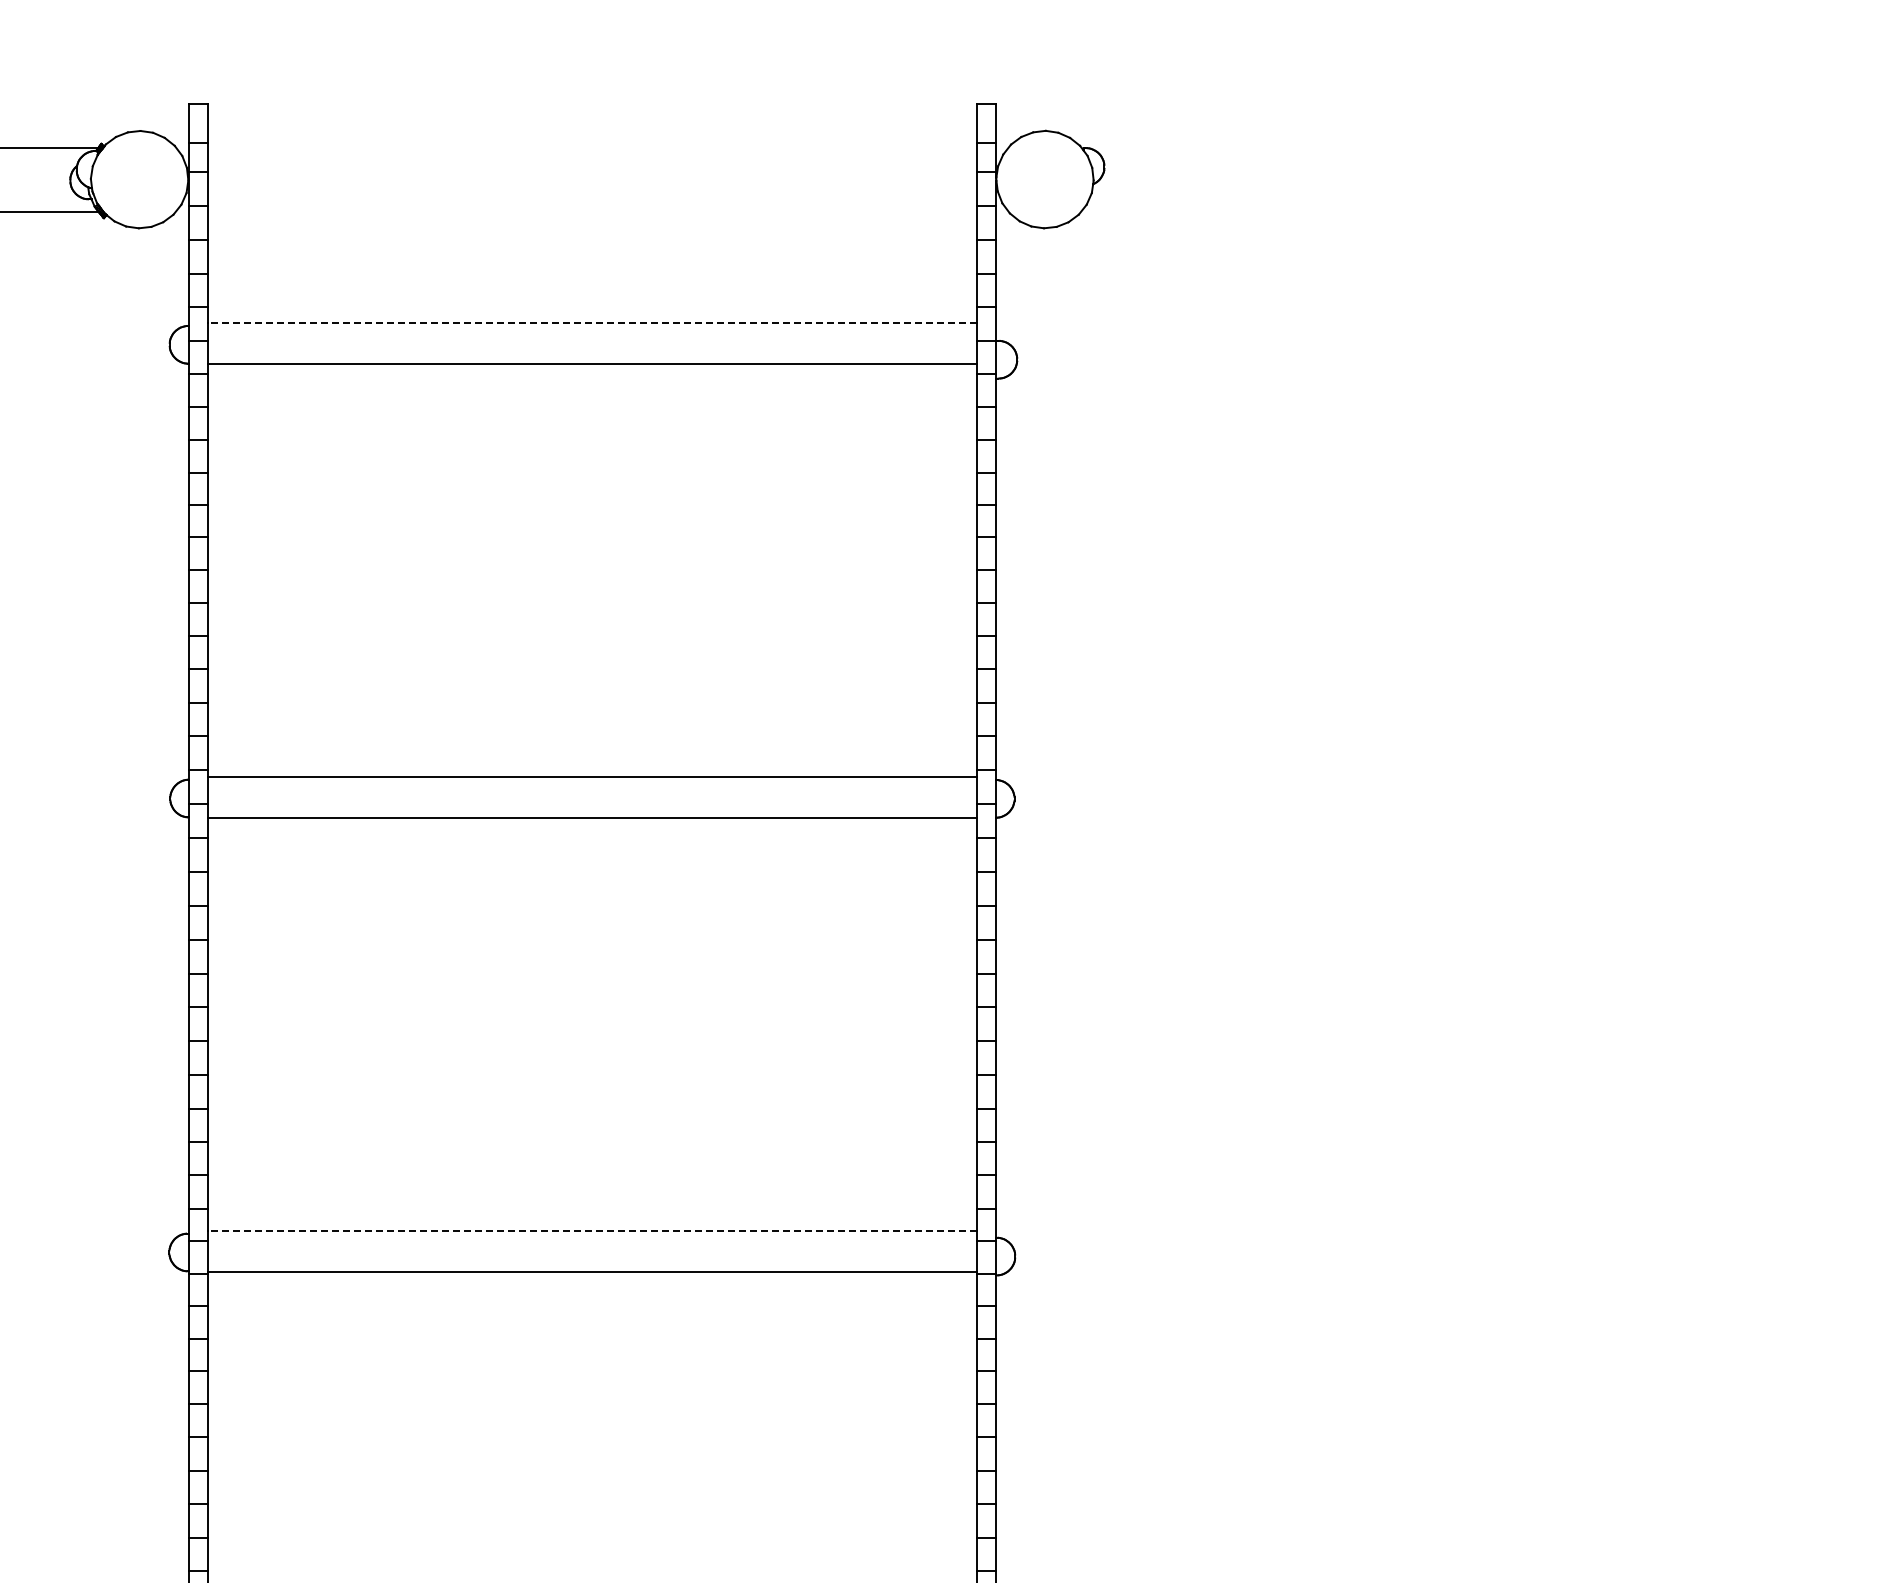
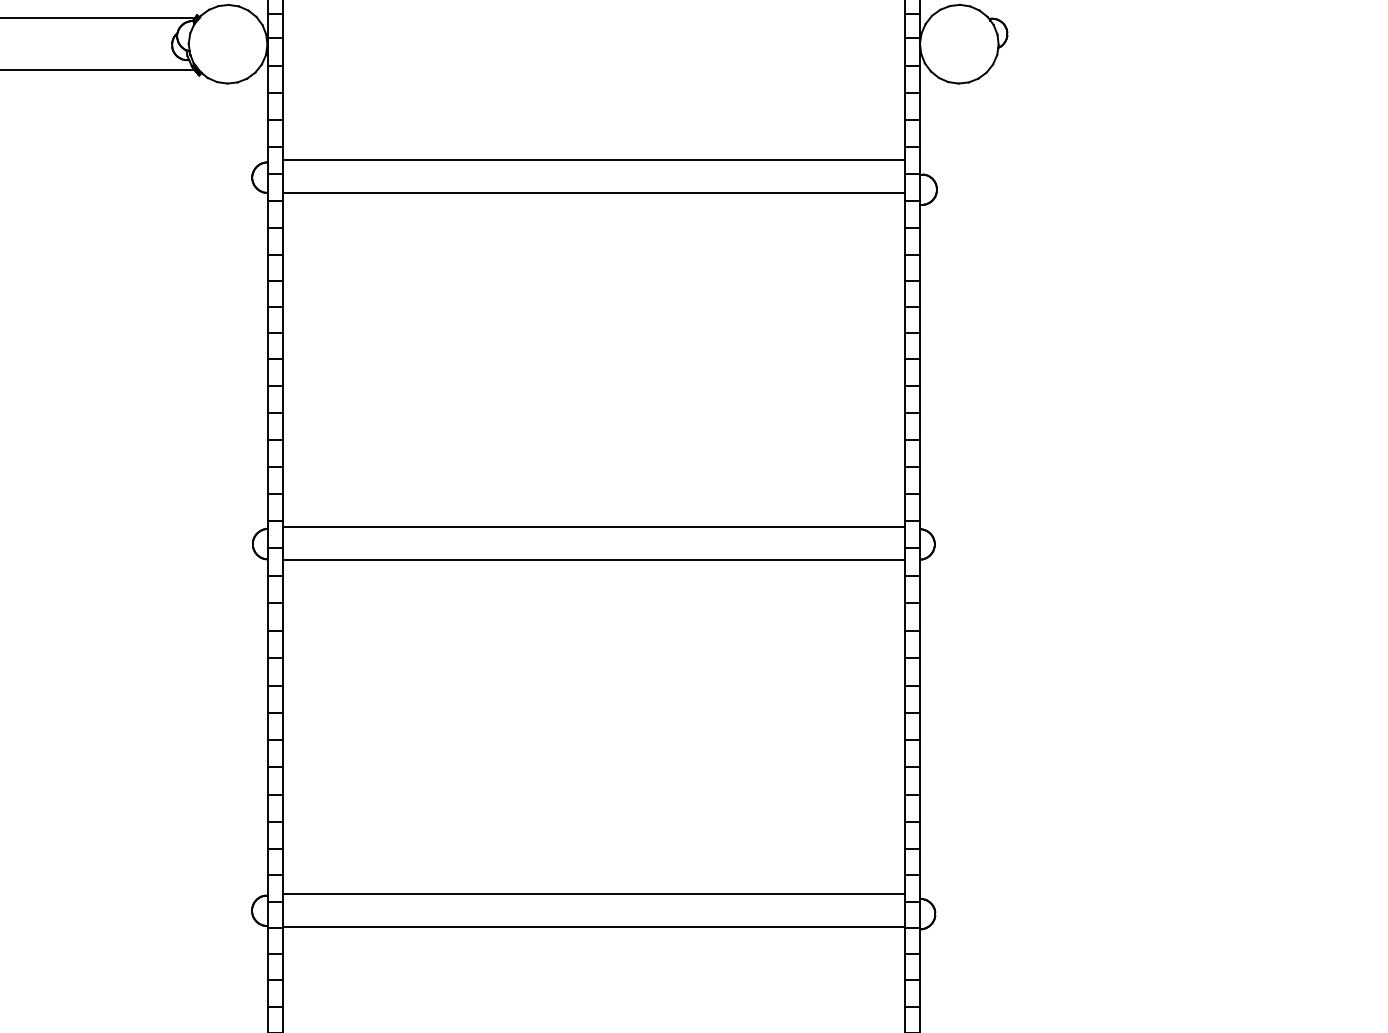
line: (592, 323) -> (593, 160), dashed -> solid
line: (592, 1231) -> (593, 893), dashed -> solid

